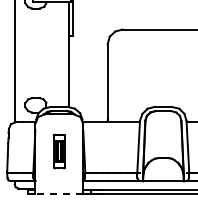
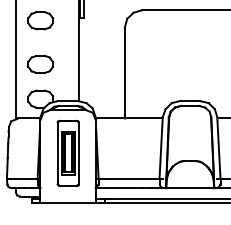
part: (35, 38) -> (40, 20), added
part: (35, 75) -> (40, 64), added
part: (59, 151) -> (68, 153), size x1.67
line: (59, 194) -> (68, 203), dashed -> solid

